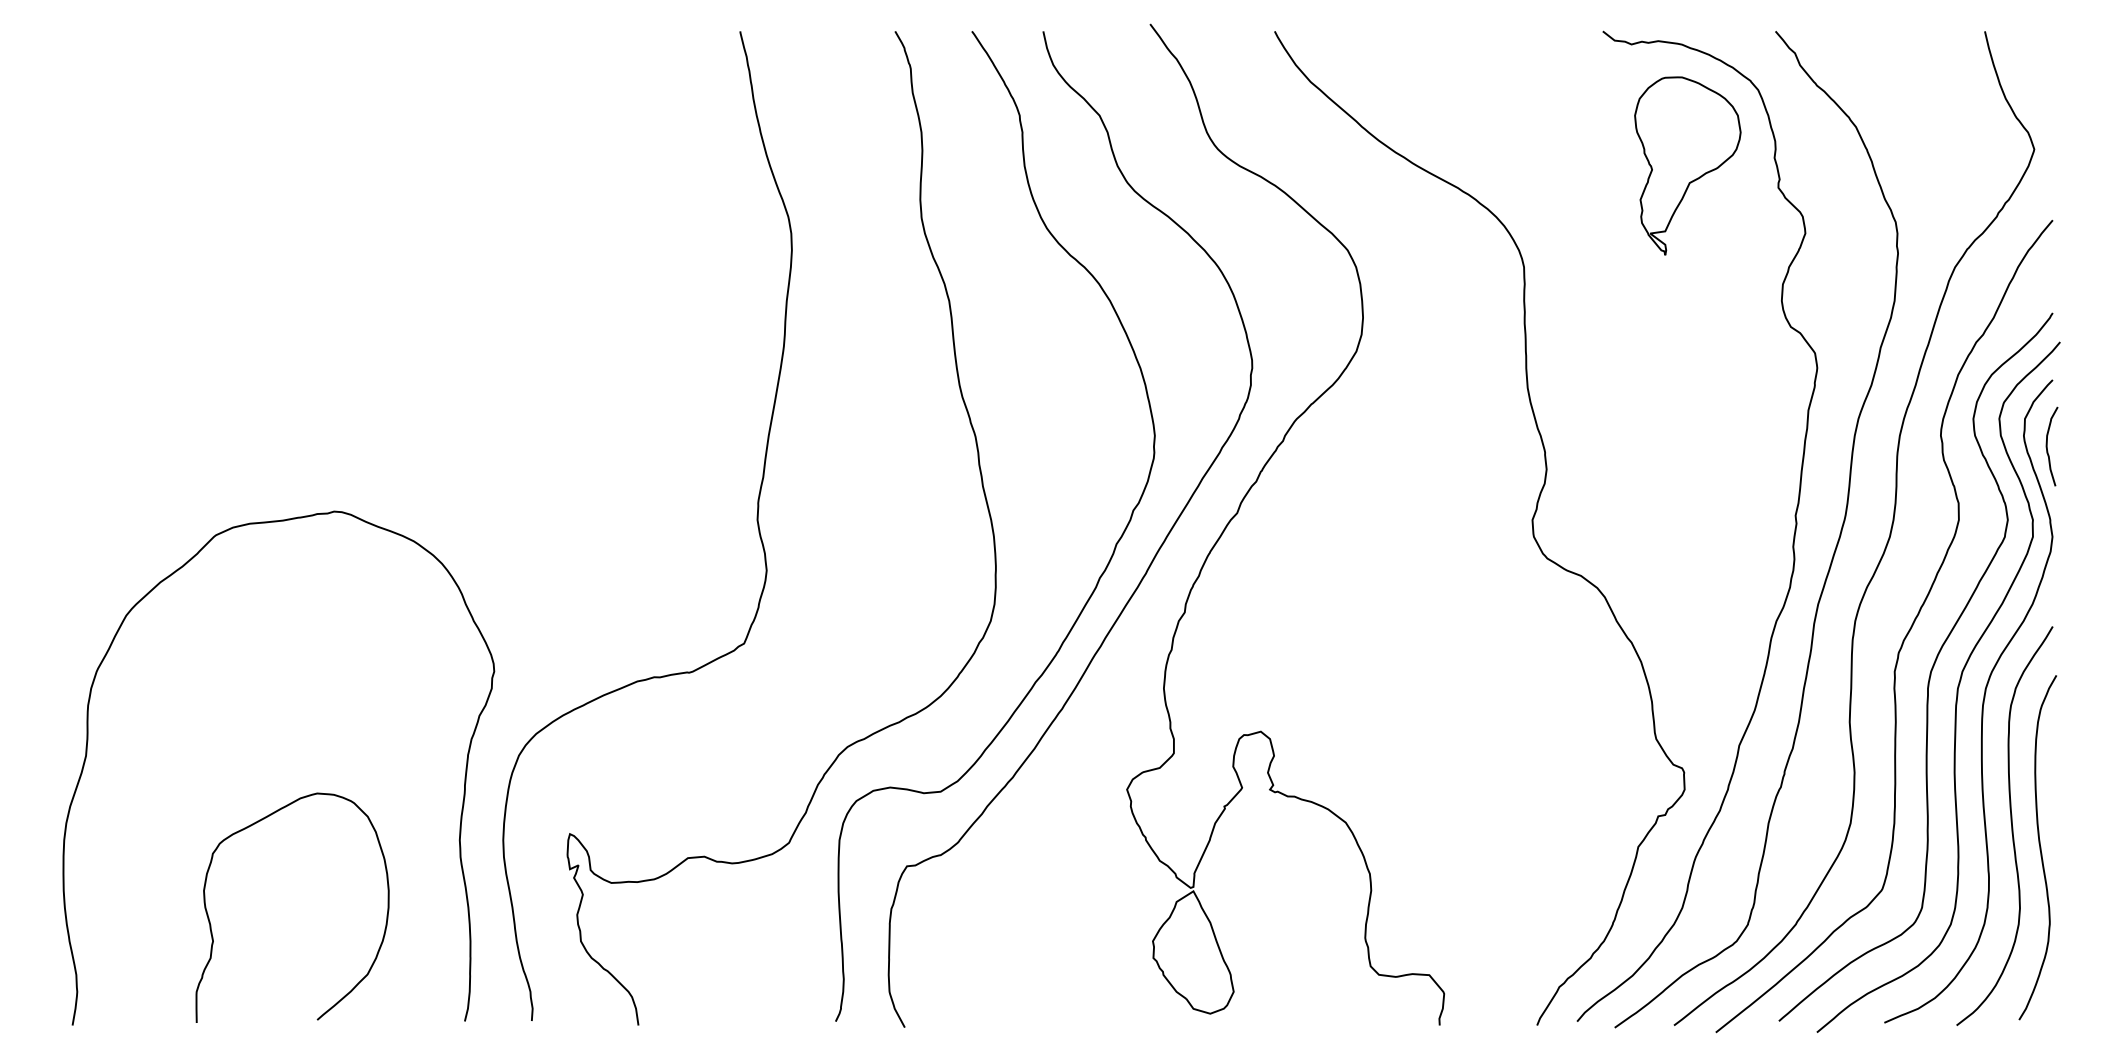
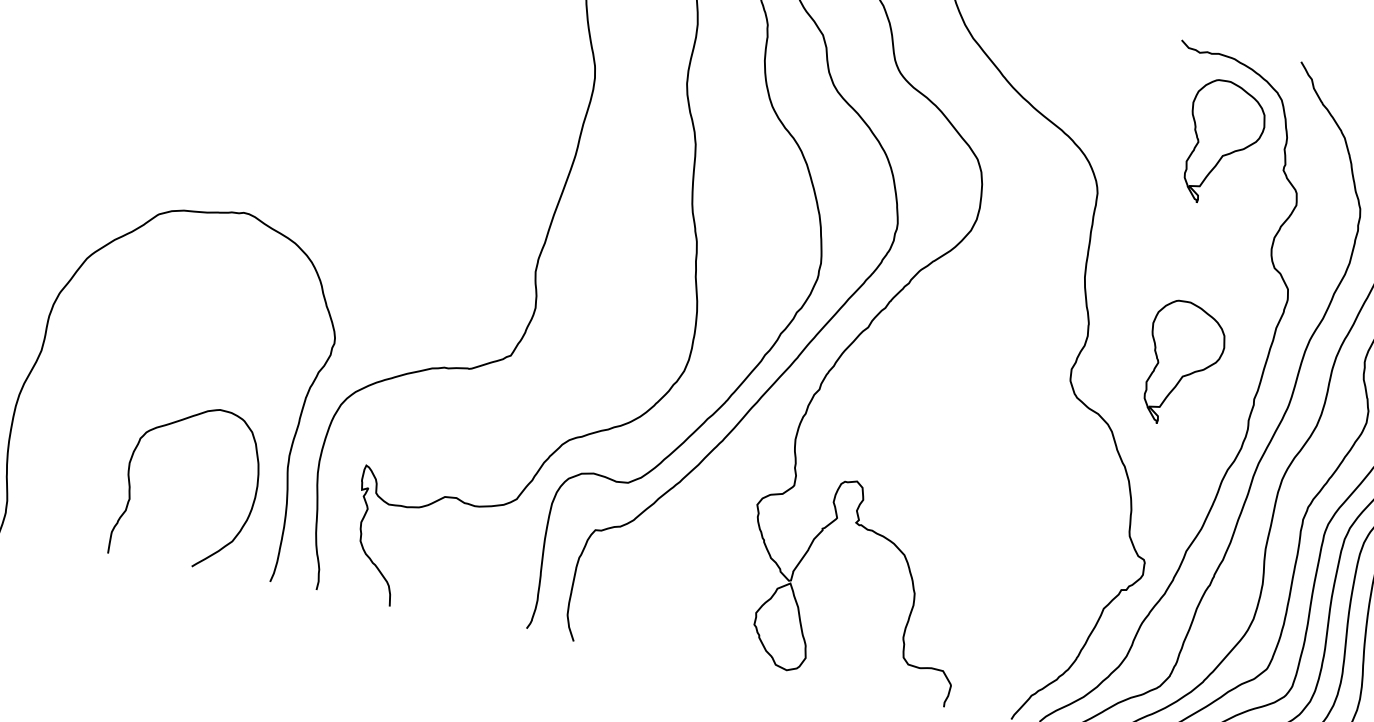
part: (1687, 484) -> (1183, 364), added
curve: (211, 924) -> (130, 487), moved

